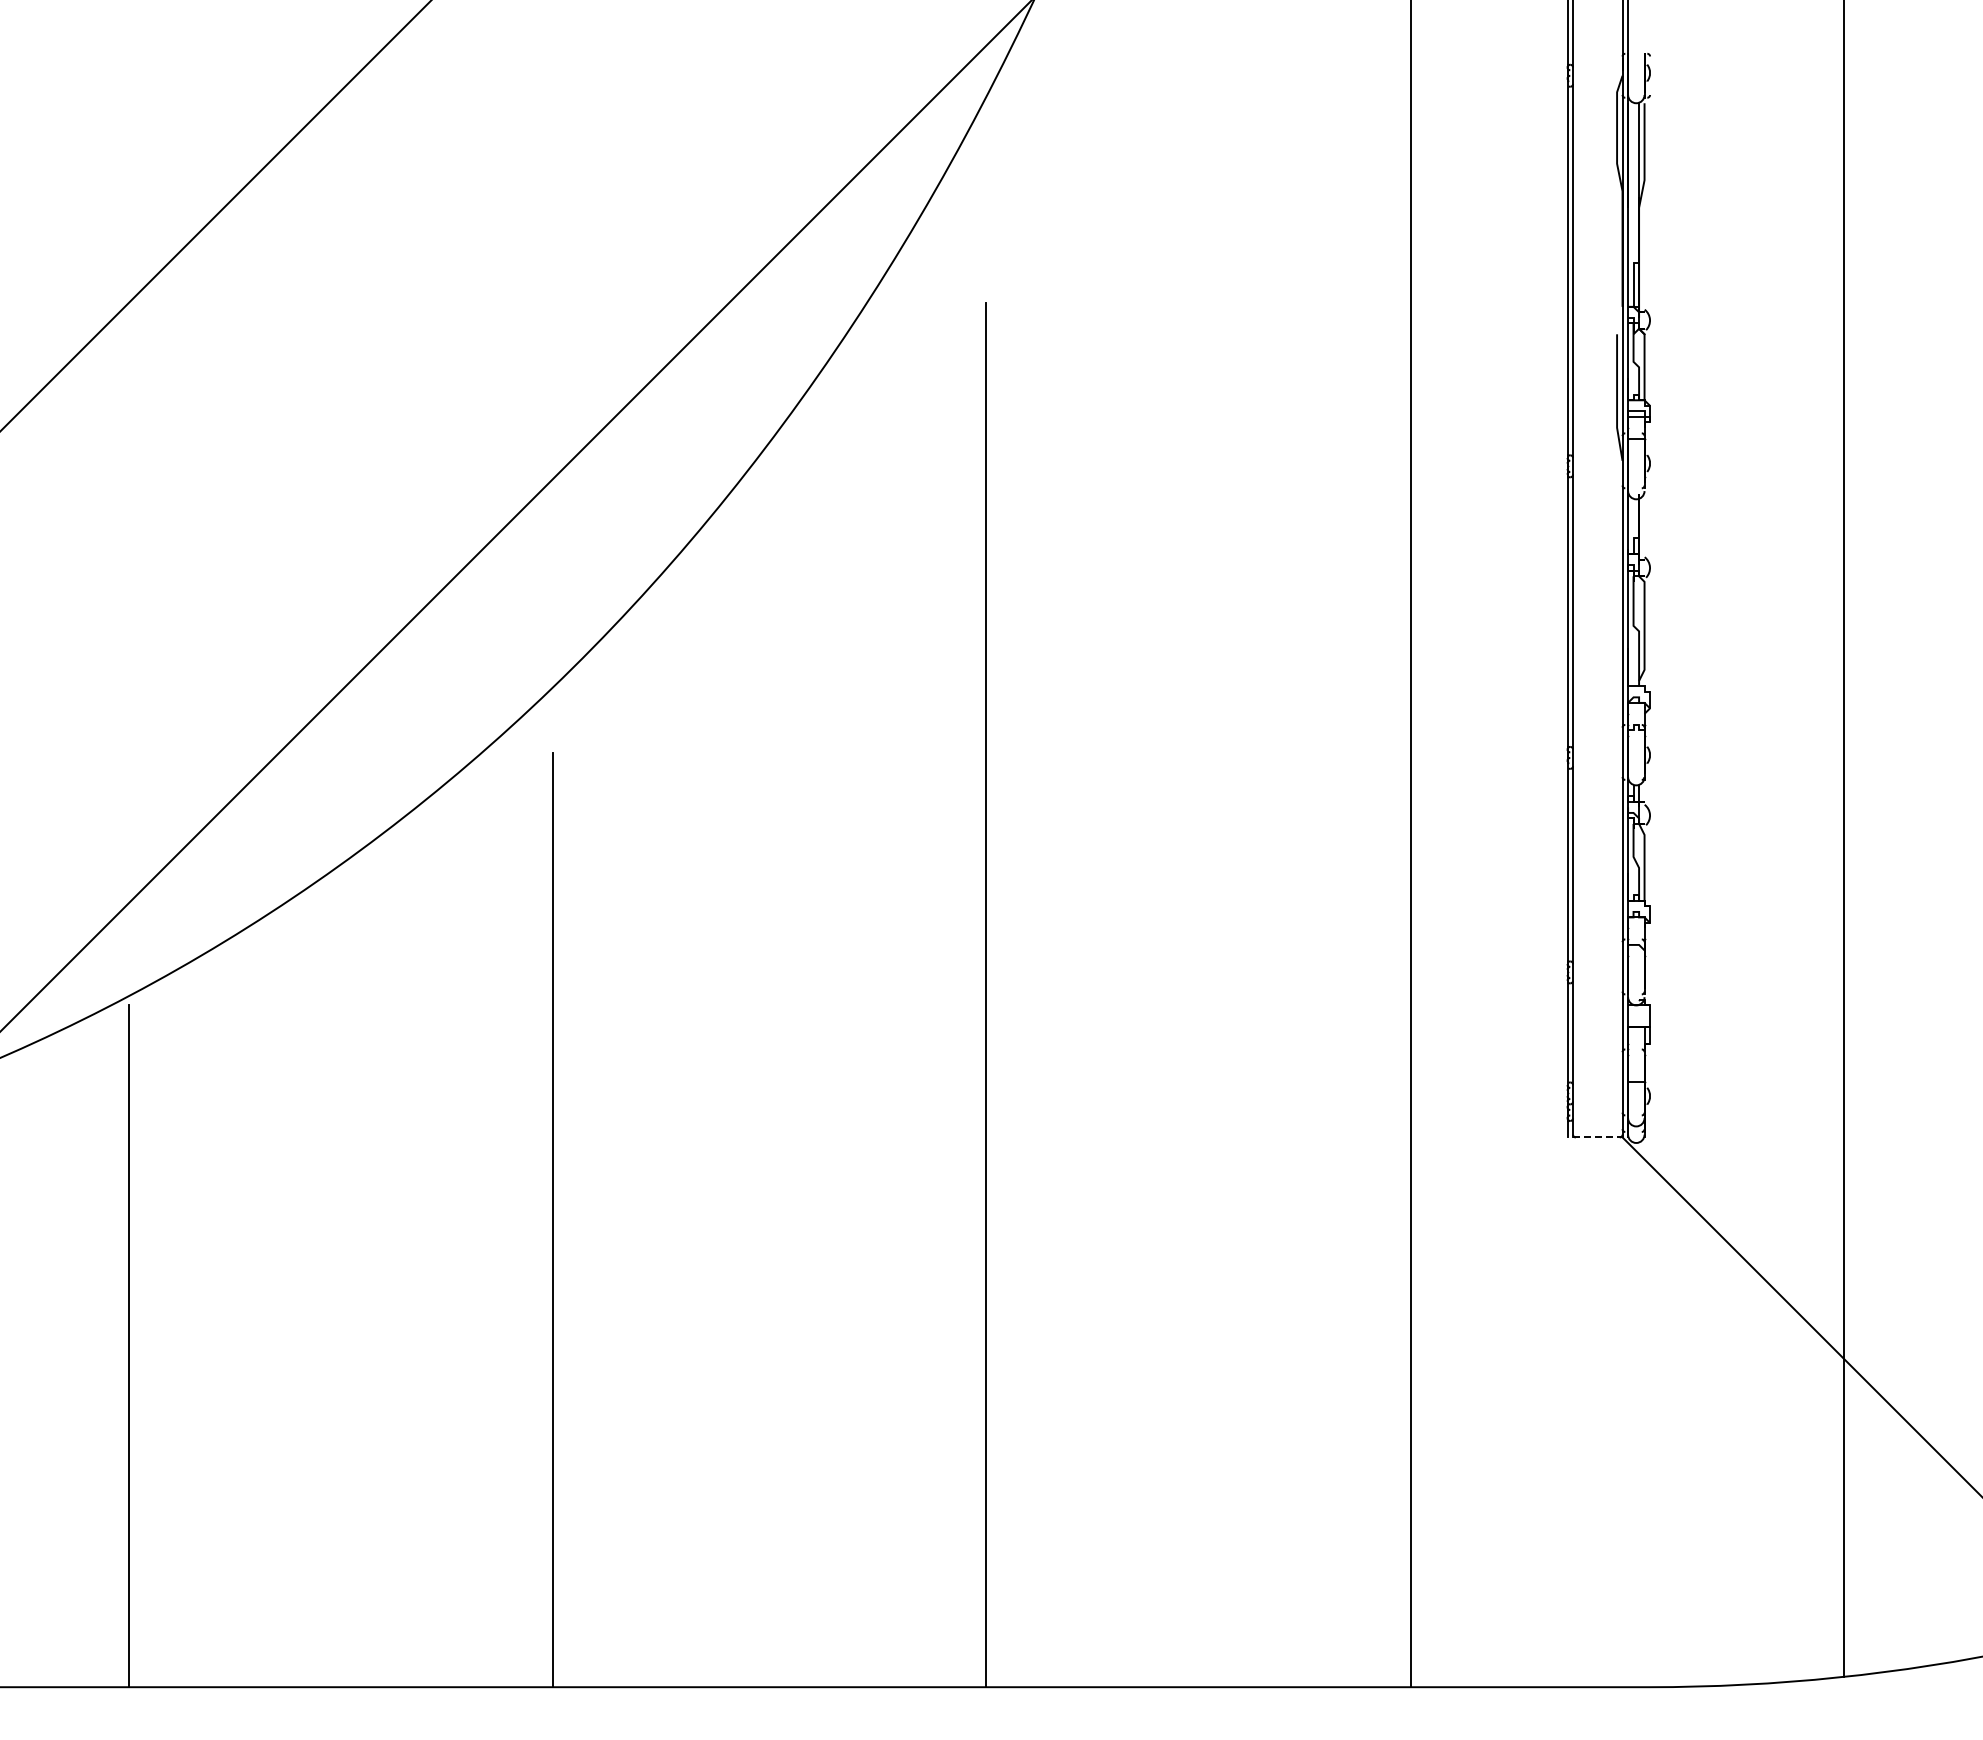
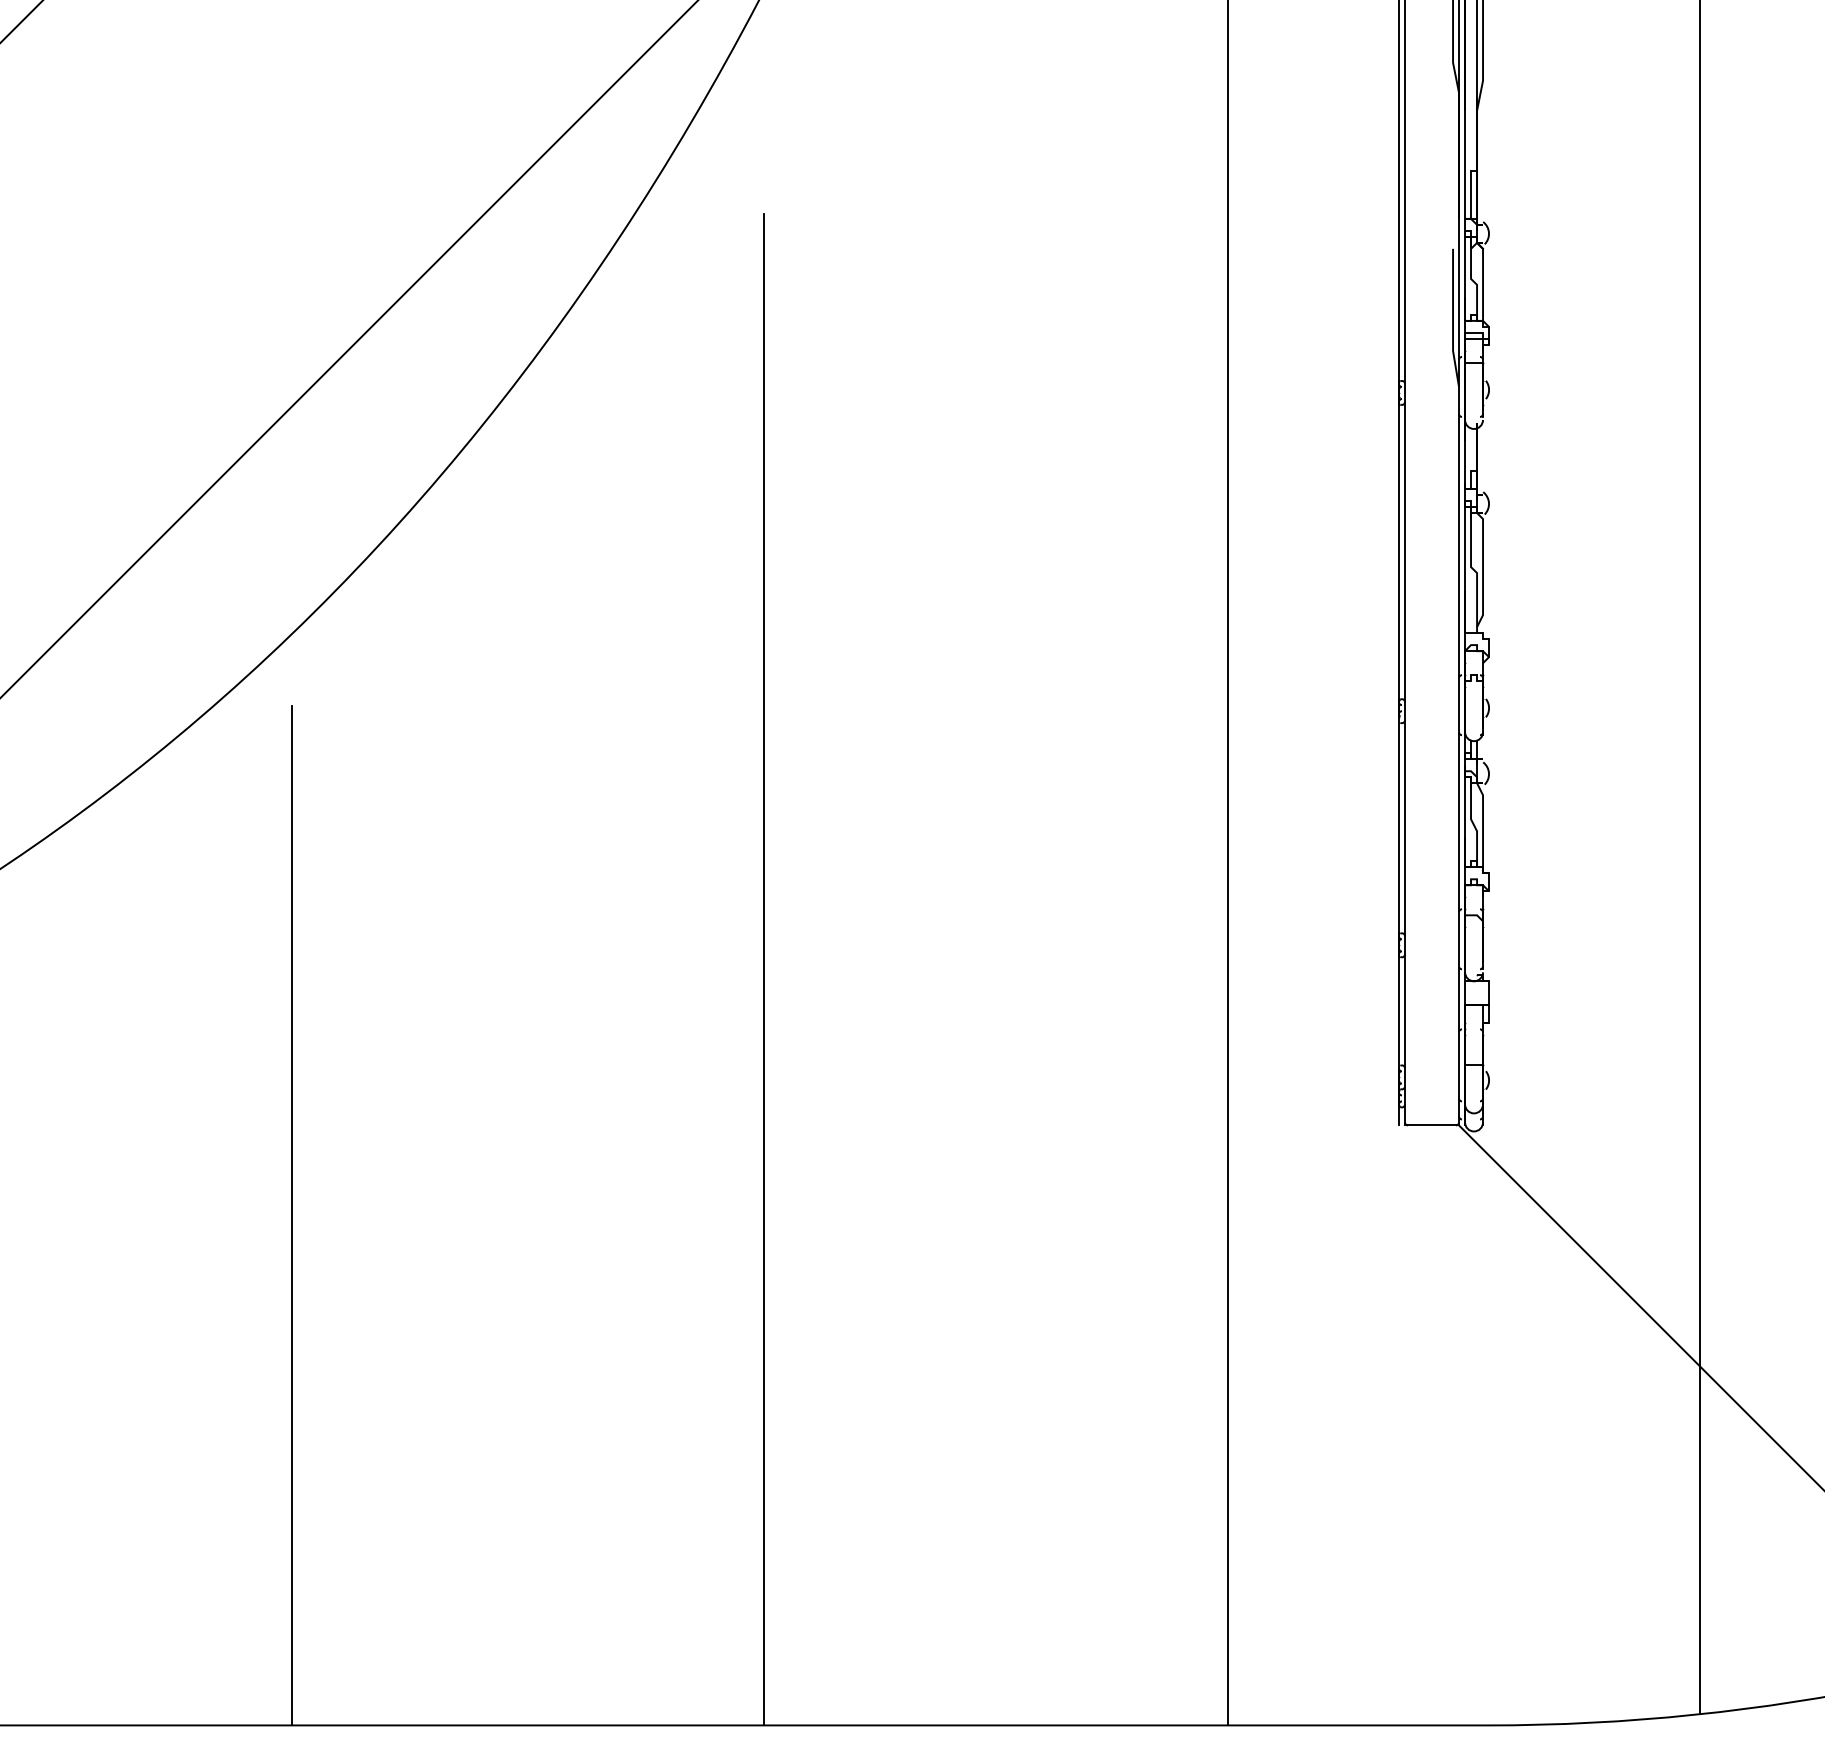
line: (1597, 1137) -> (1431, 1125), dashed -> solid

